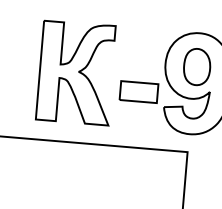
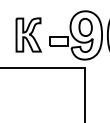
part: (76, 71) -> (28, 34), size x0.7

